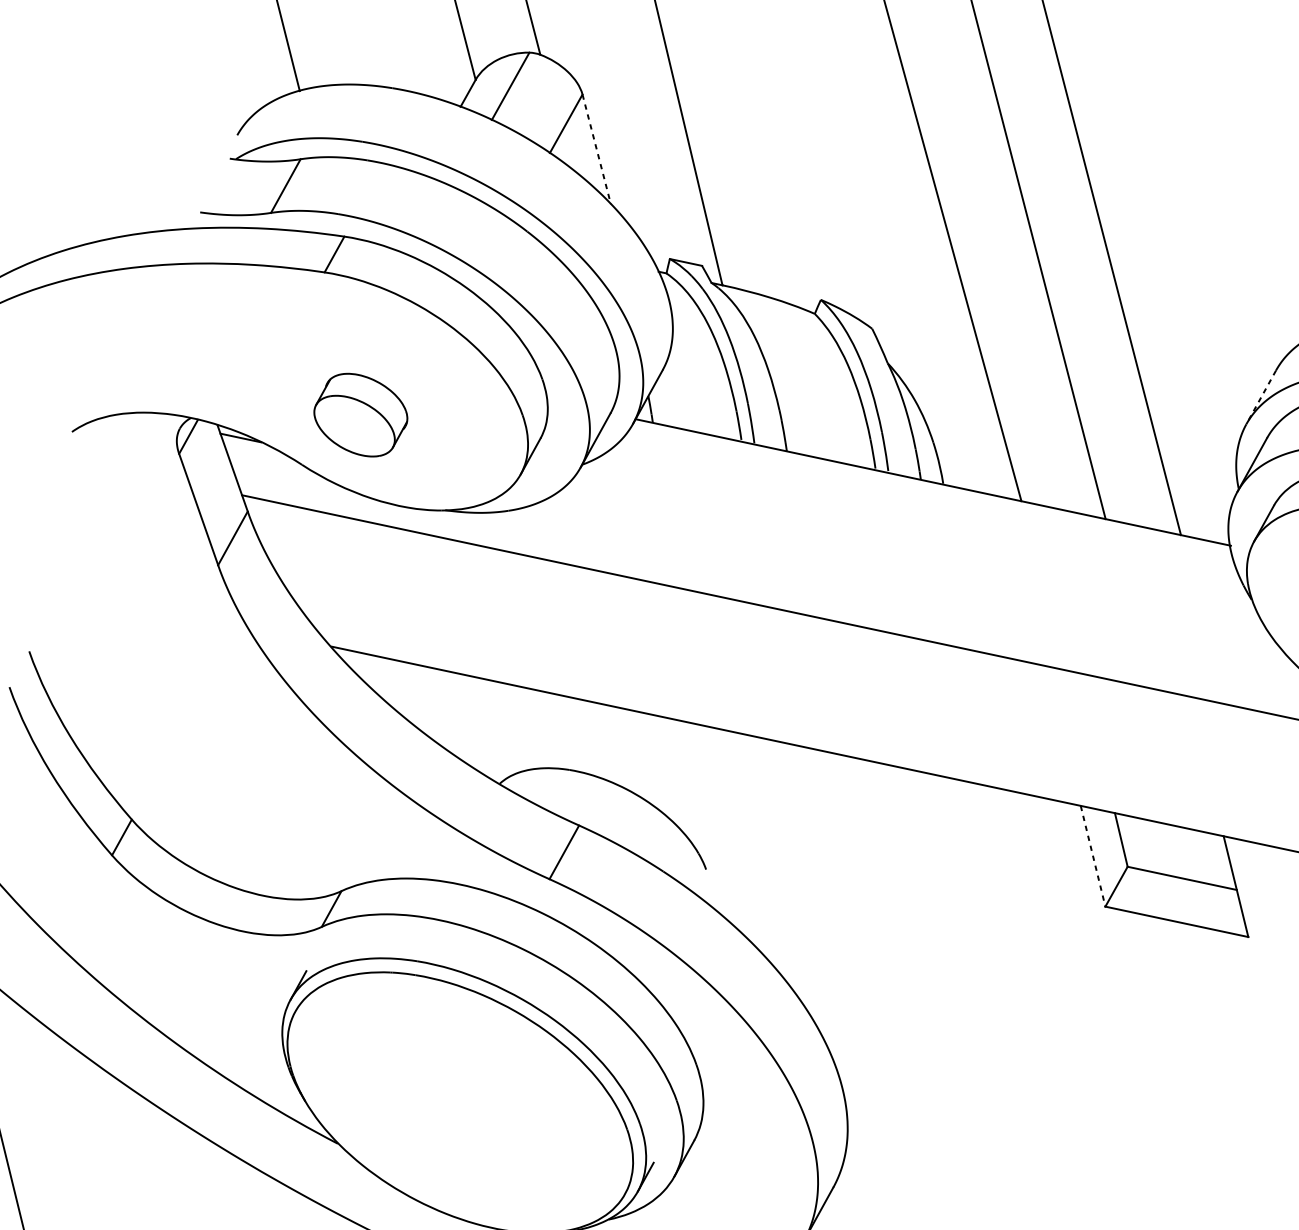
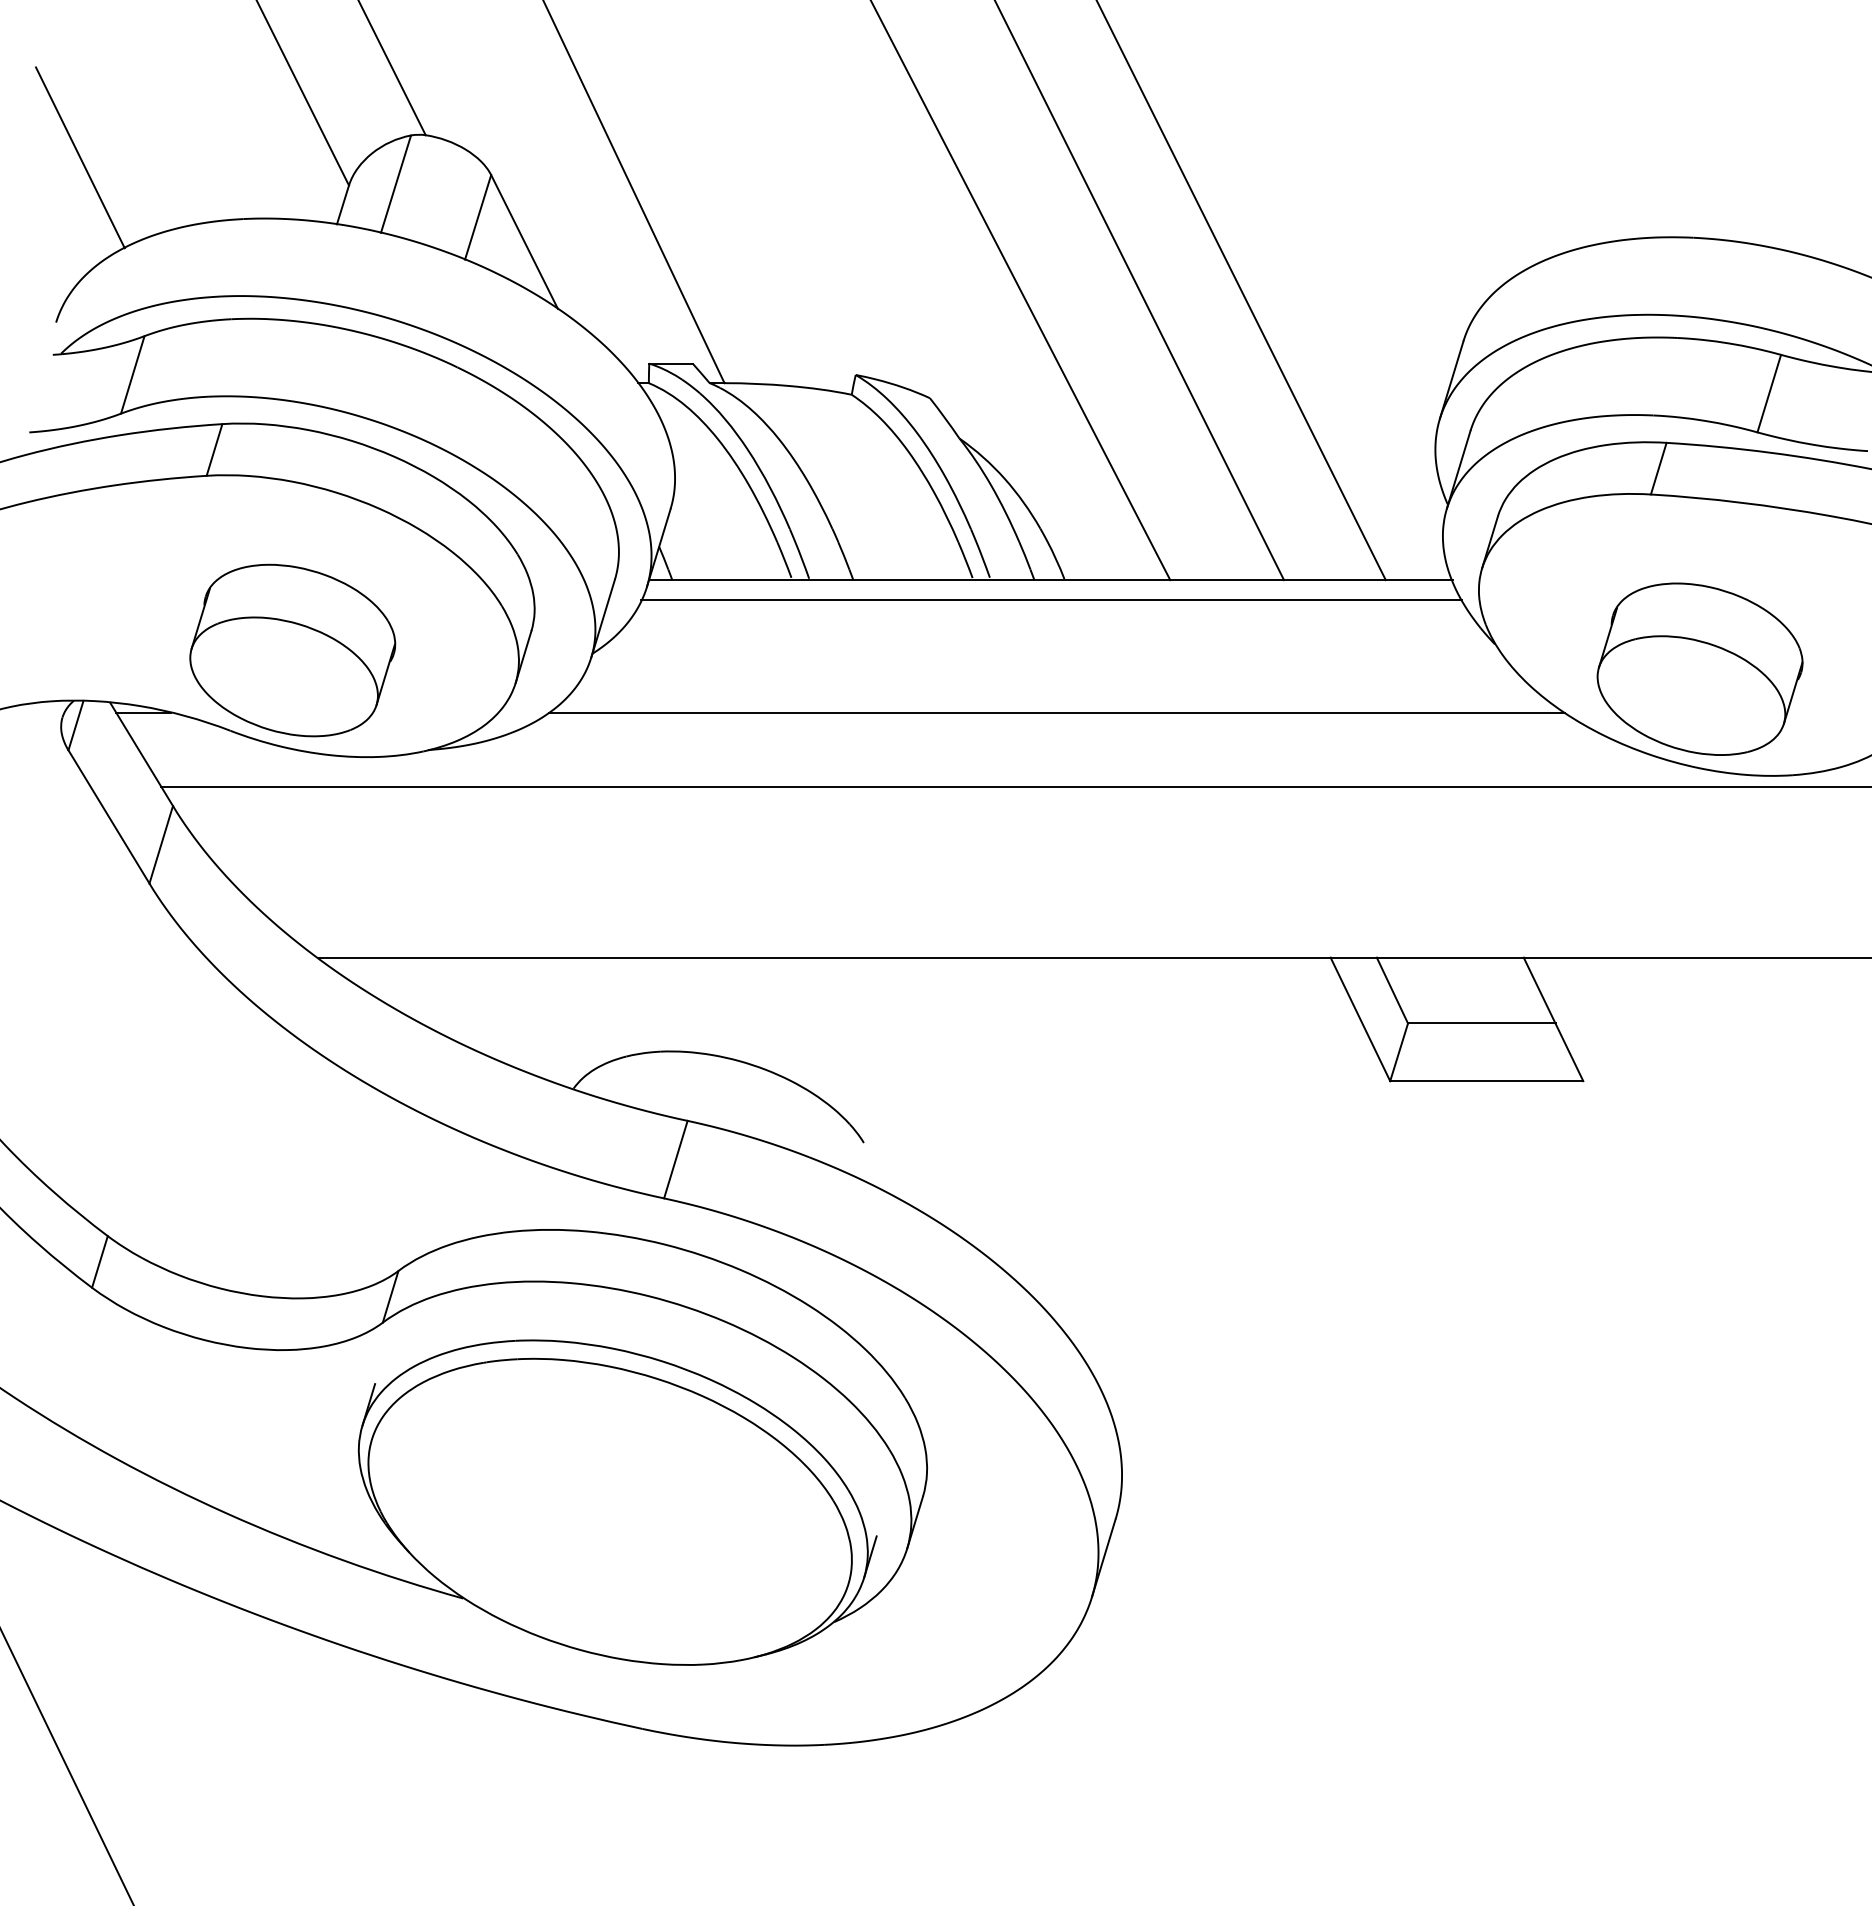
line: (596, 149) -> (524, 242), dashed -> solid
line: (1261, 397) -> (1451, 380), dashed -> solid
part: (360, 415) -> (292, 650), size x1.67
line: (930, 497) -> (1051, 600), added
line: (916, 581) -> (1056, 712), added
line: (1093, 856) -> (1360, 1019), dashed -> solid

